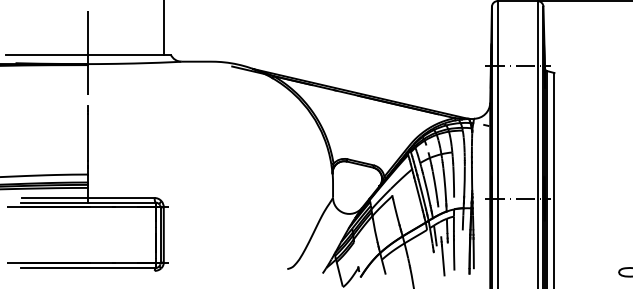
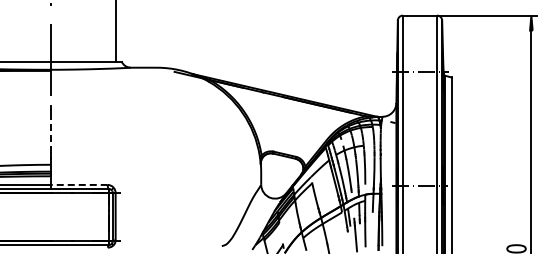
line: (88, 137) -> (50, 132), solid -> dashed
line: (121, 197) -> (79, 184), solid -> dashed

